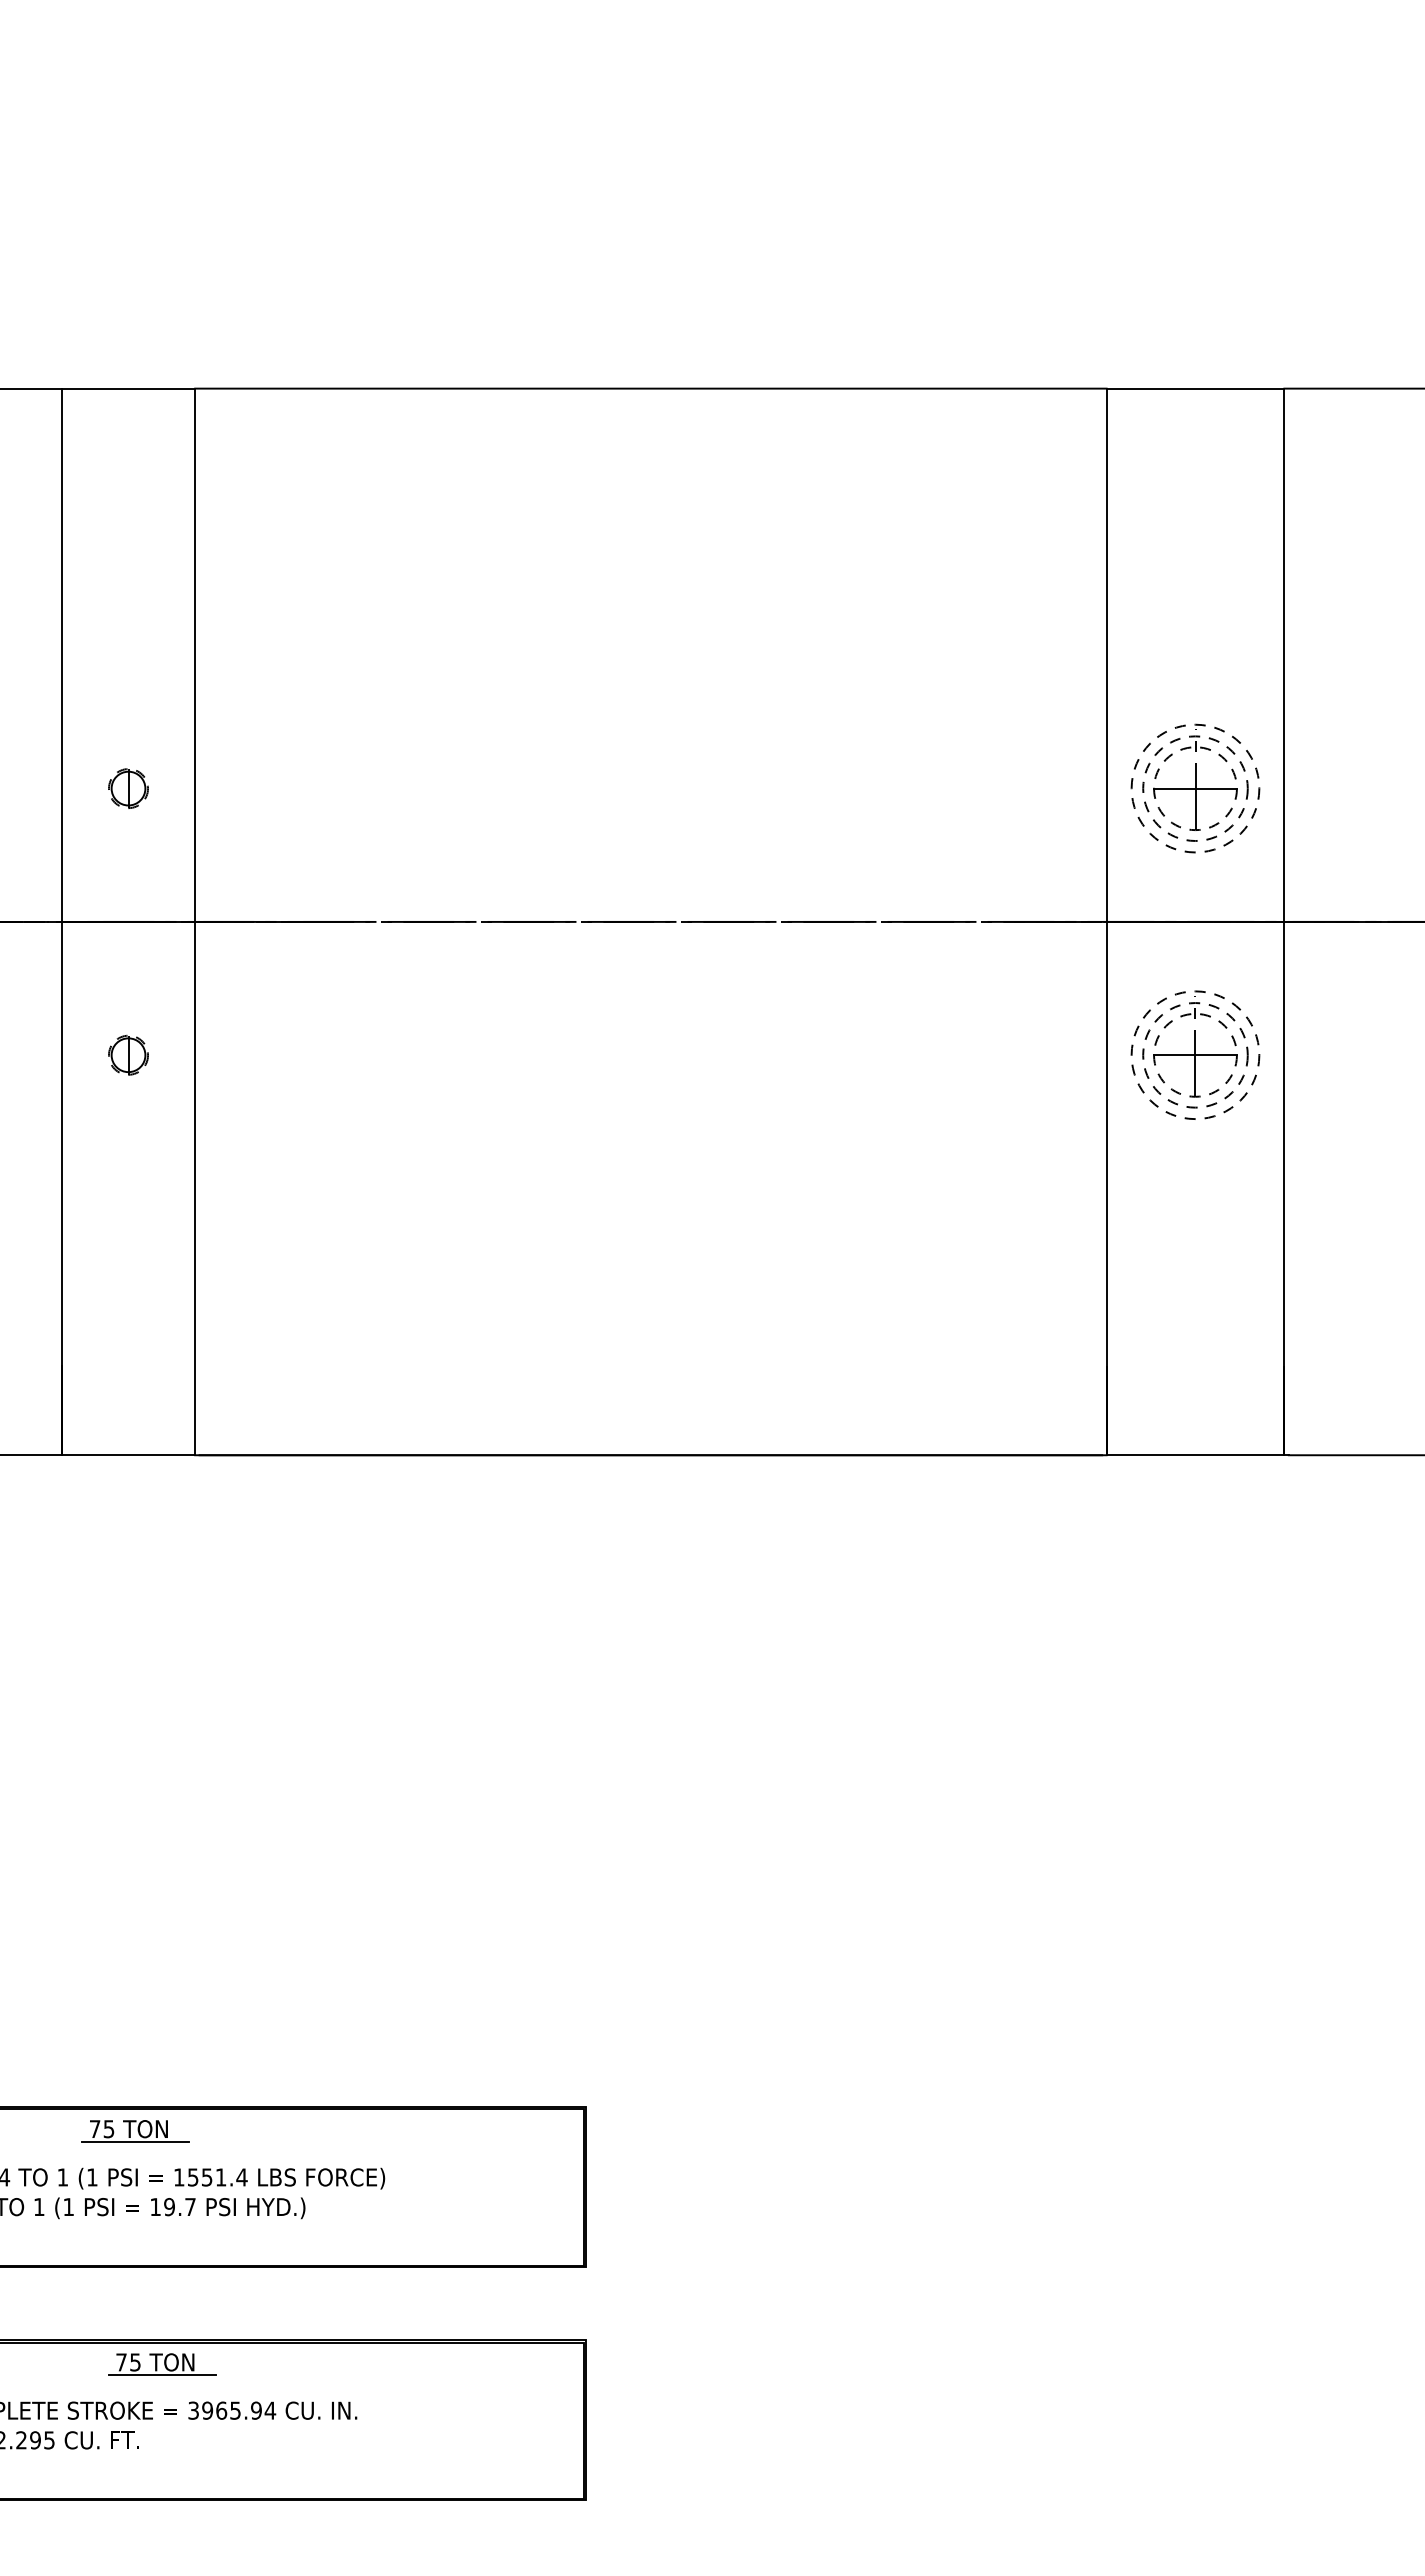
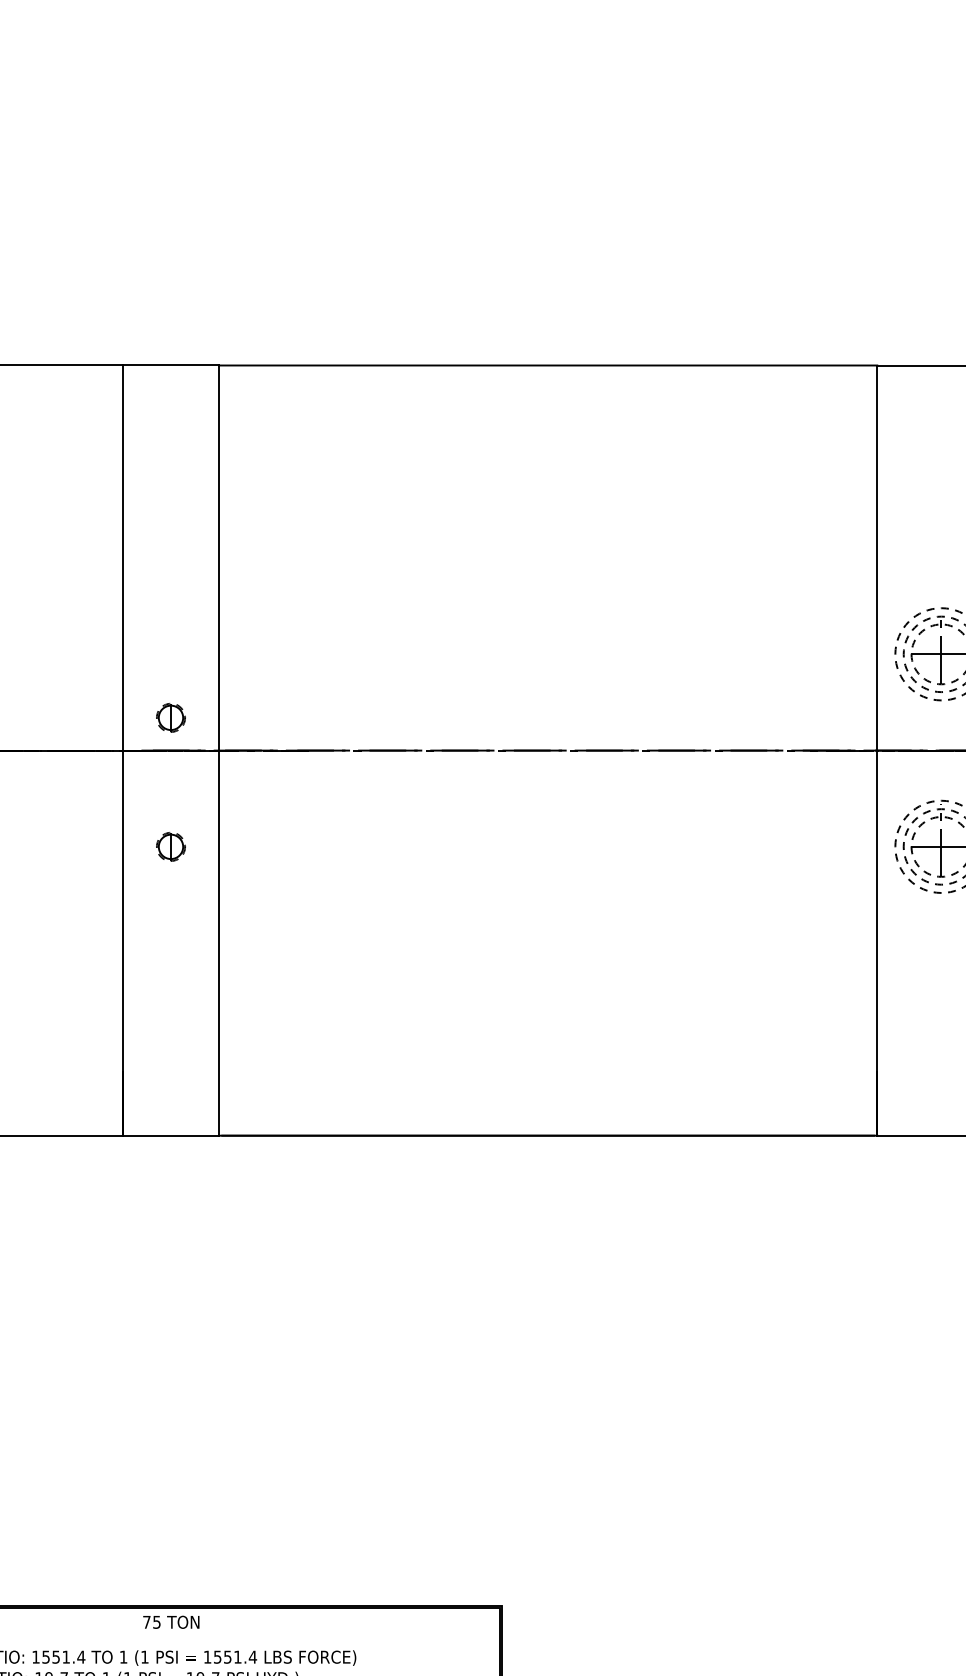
part: (128, 788) -> (170, 717), moved
line: (135, 2142) -> (176, 1631), removed

